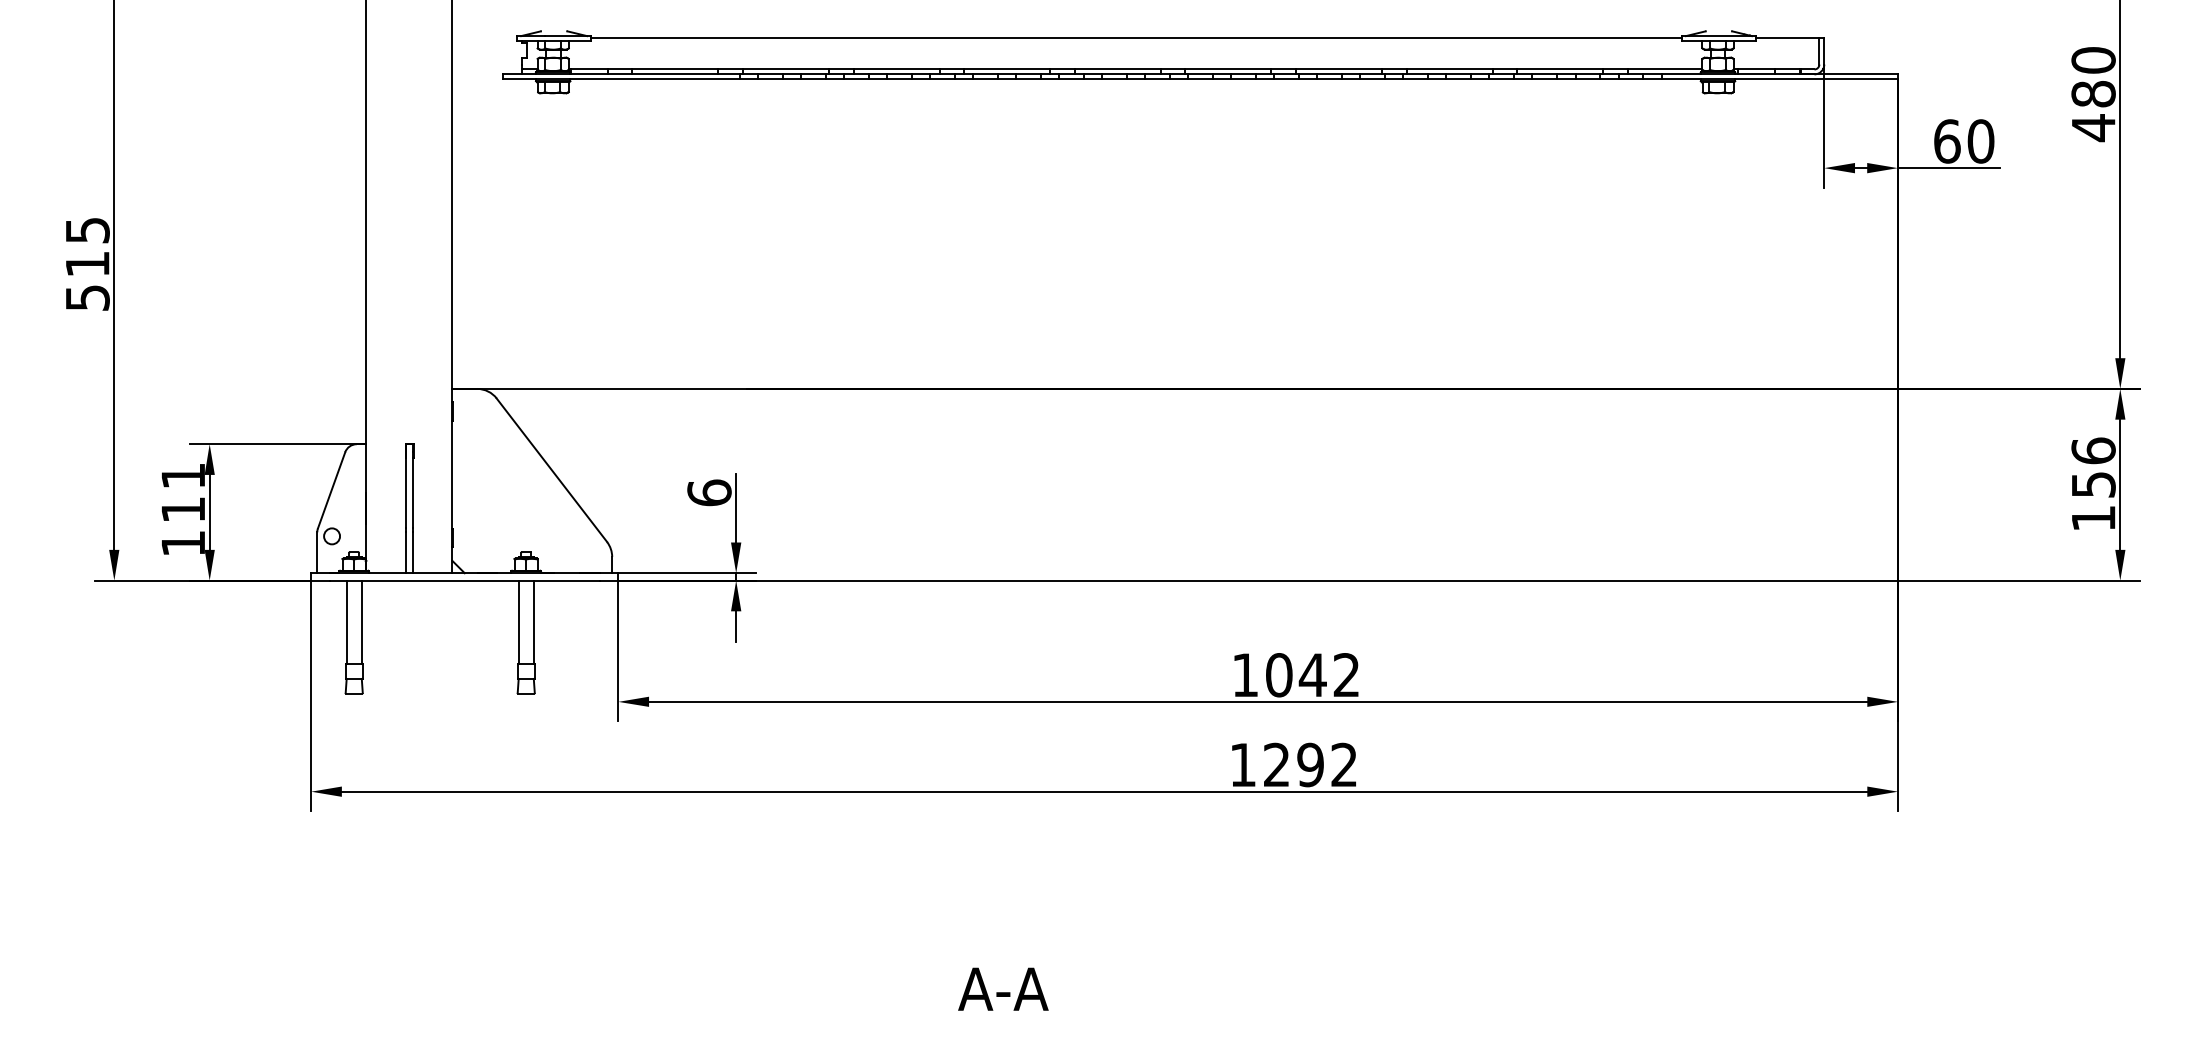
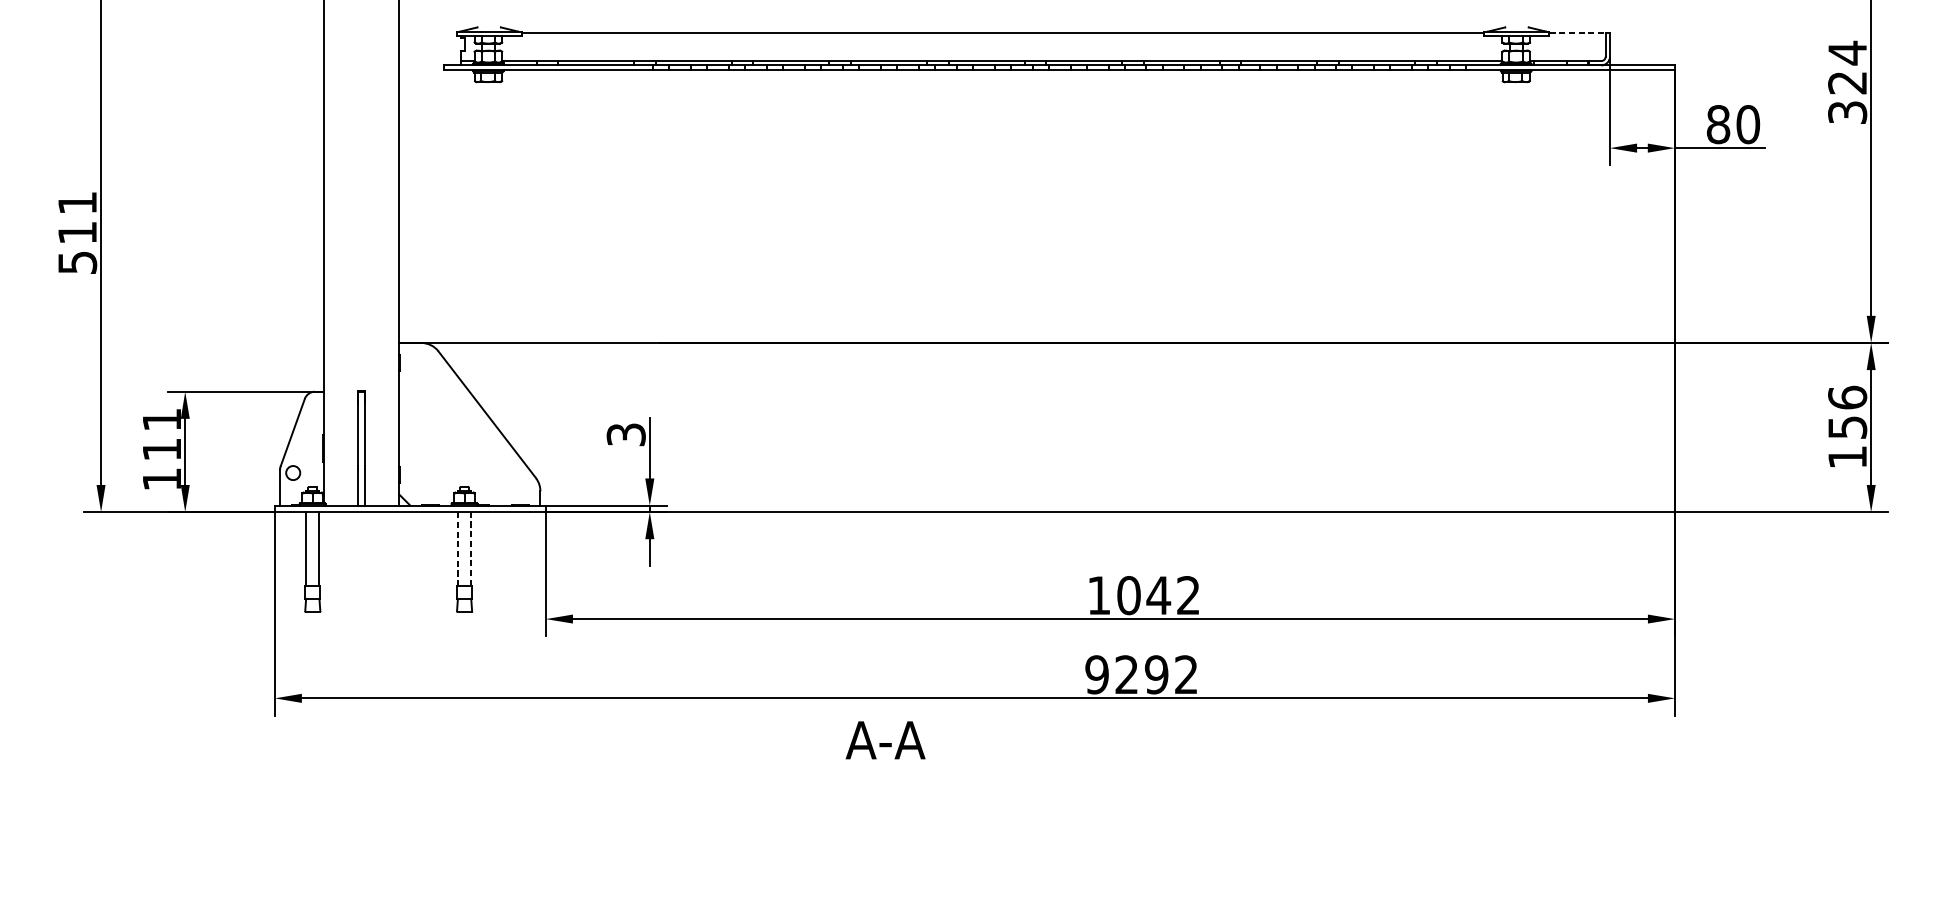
line: (1787, 37) -> (1577, 32), solid -> dashed
text: (2093, 94) -> (1847, 83), 480 -> 324
text: (1947, 141) -> (1718, 124), 60 -> 80
text: (87, 230) -> (77, 203), 515 -> 511
text: (709, 492) -> (626, 434), 6 -> 3
line: (518, 622) -> (457, 549), solid -> dashed
line: (533, 622) -> (470, 549), solid -> dashed
text: (1242, 764) -> (1096, 674), 1292 -> 9292
text: (1003, 988) -> (885, 739), moved

